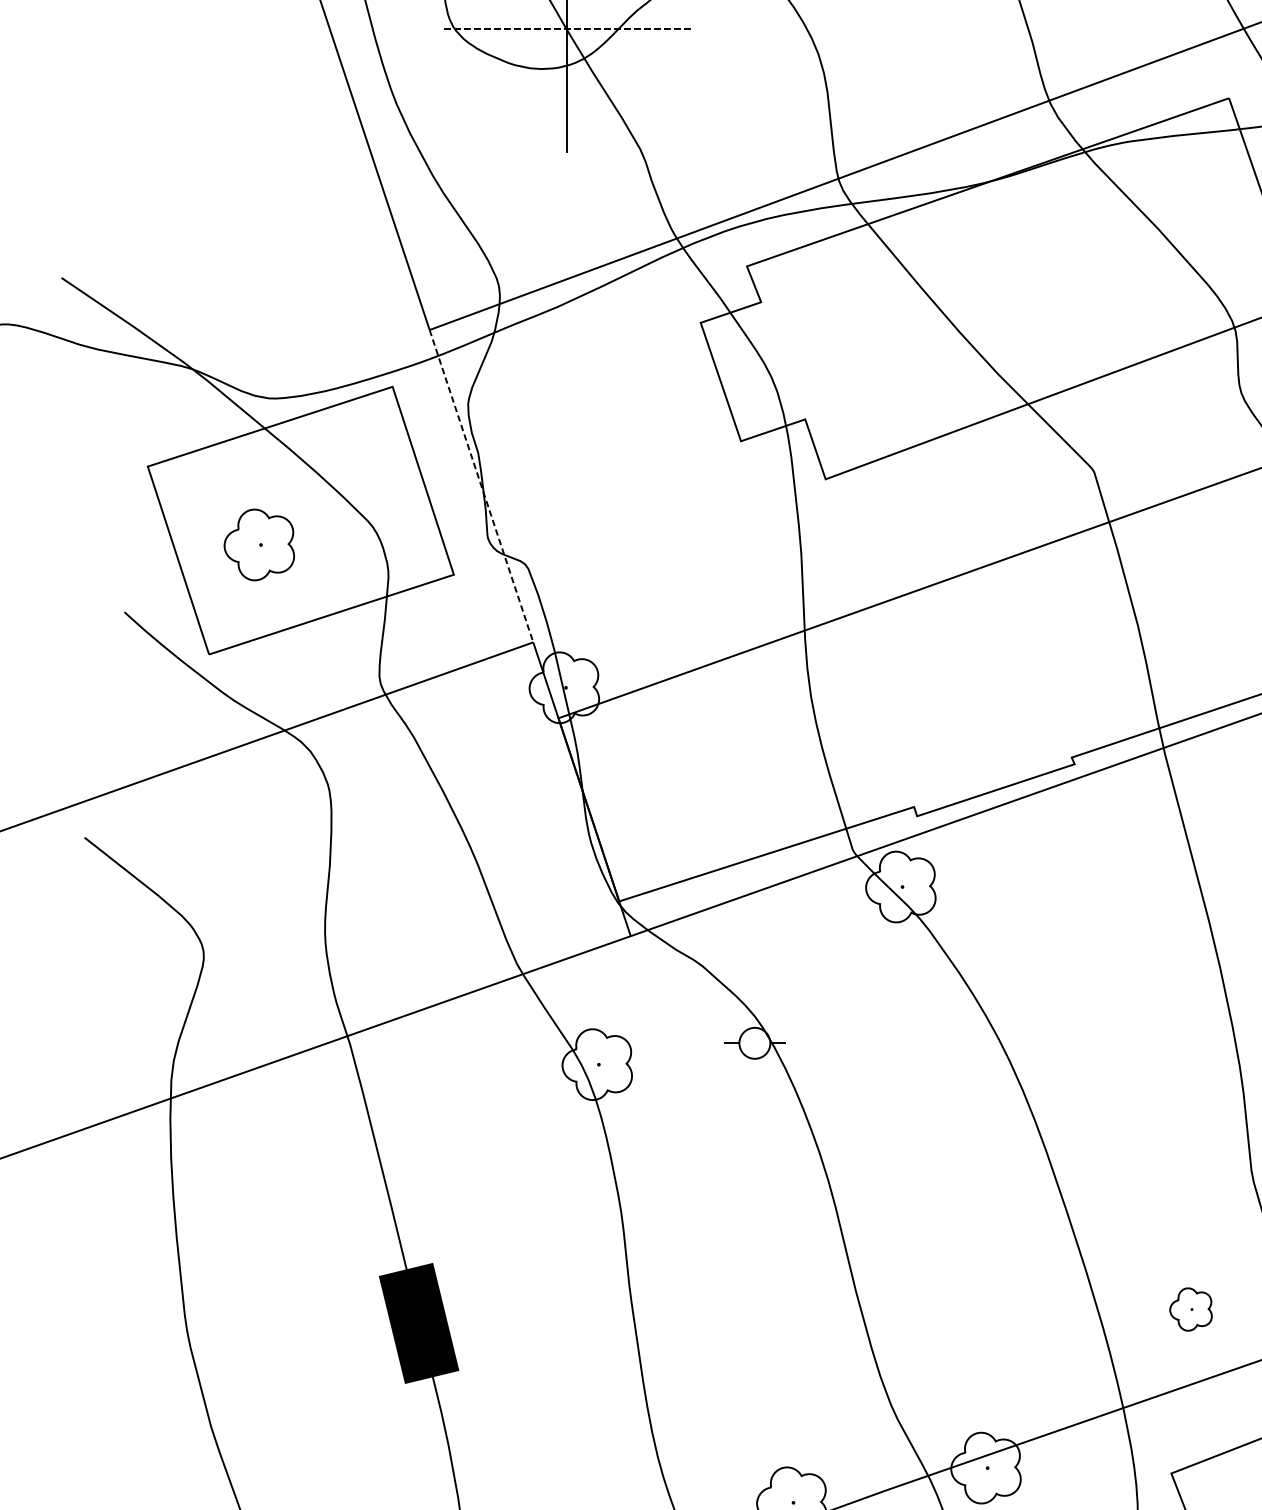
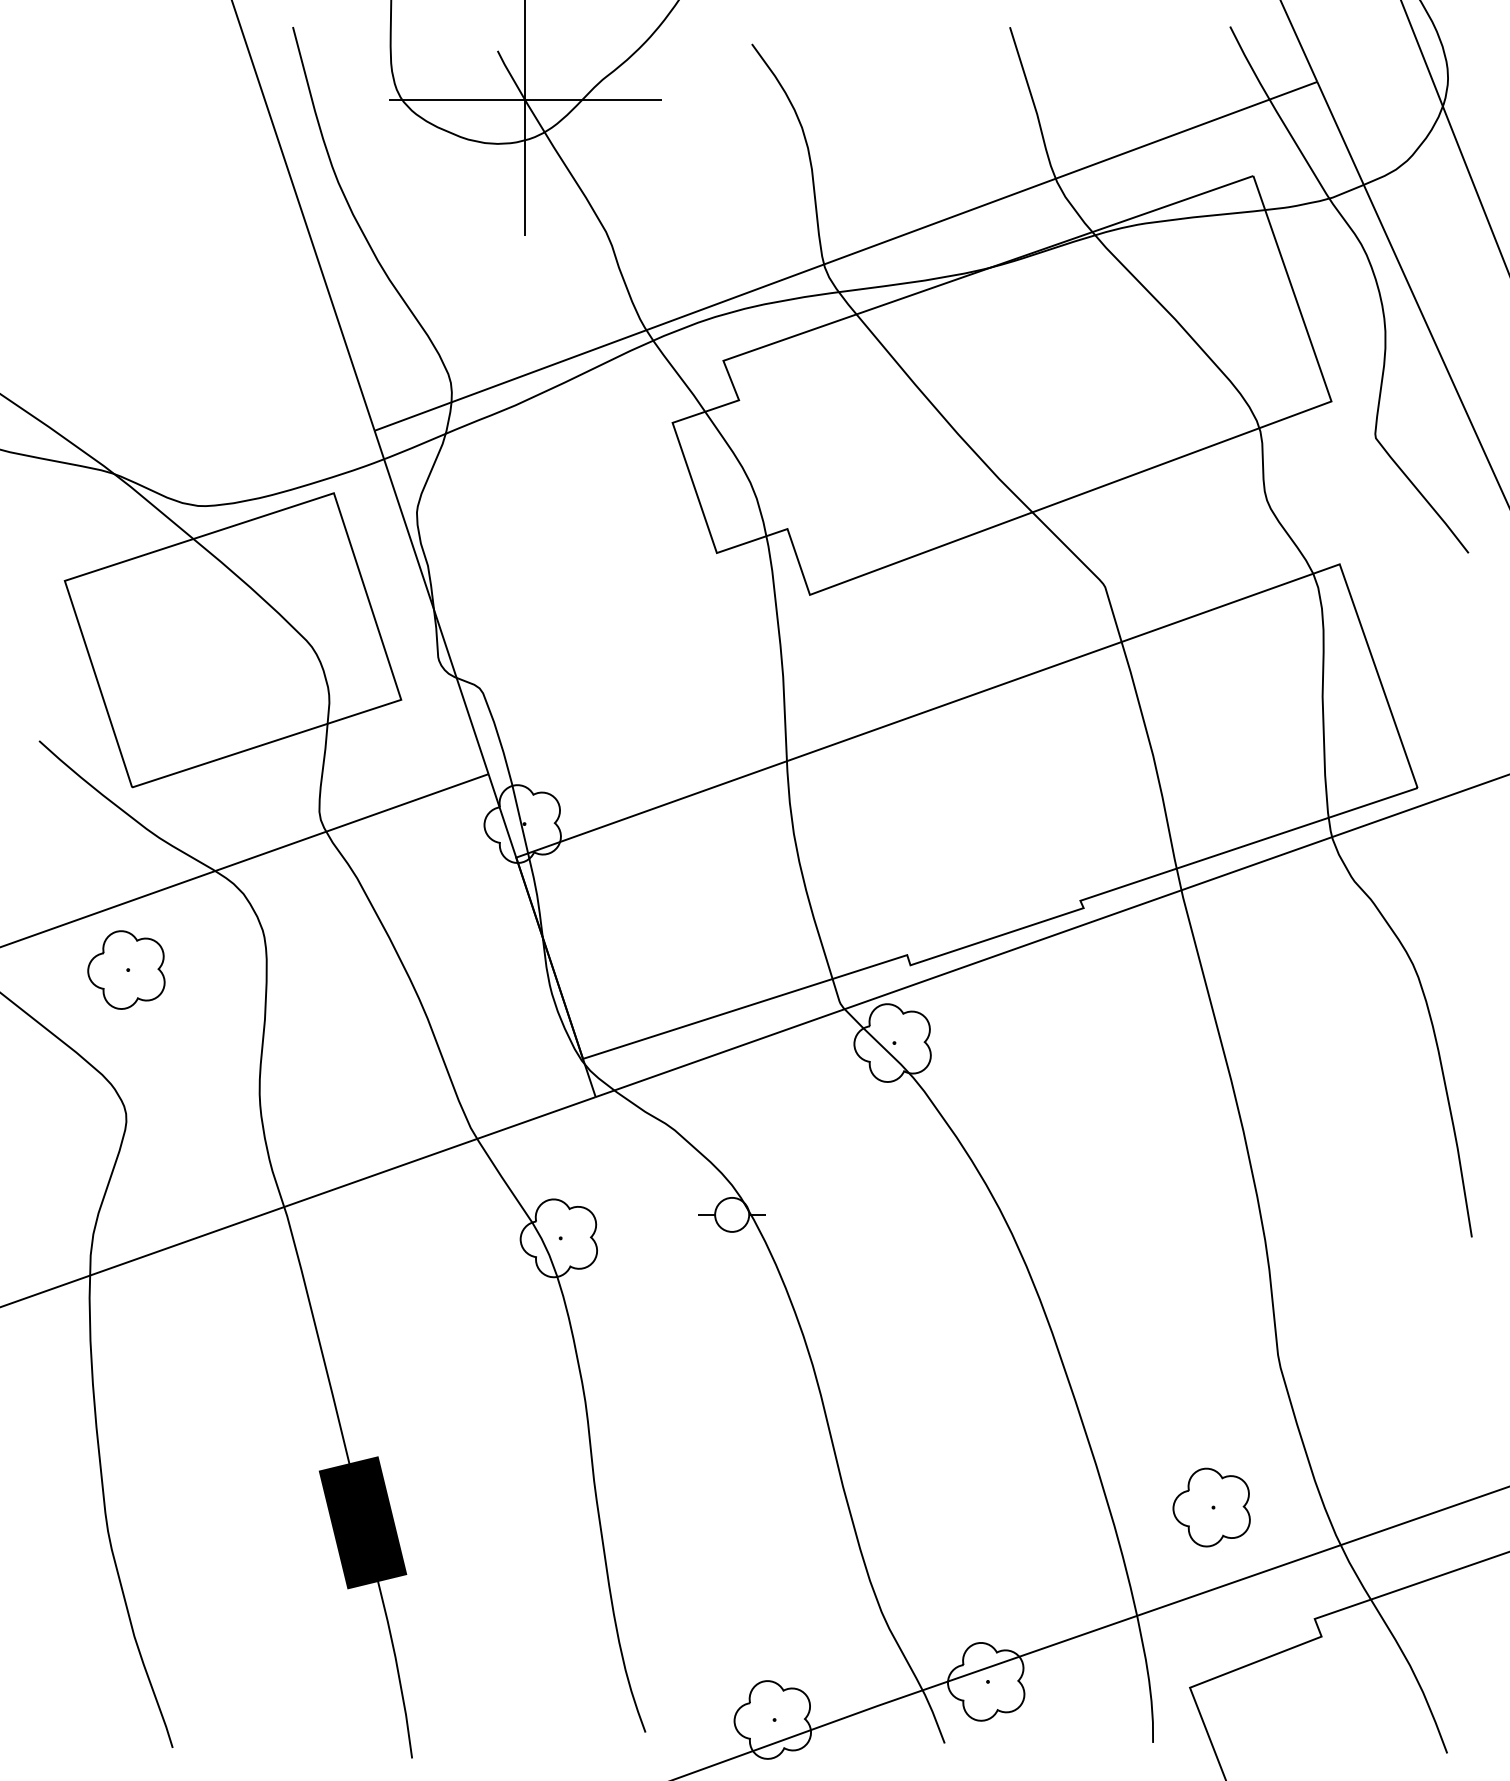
line: (565, 28) -> (524, 99), dashed -> solid
line: (481, 486) -> (431, 602), dashed -> solid
part: (259, 544) -> (126, 969), moved
part: (1190, 1309) -> (1211, 1507), size x1.67

